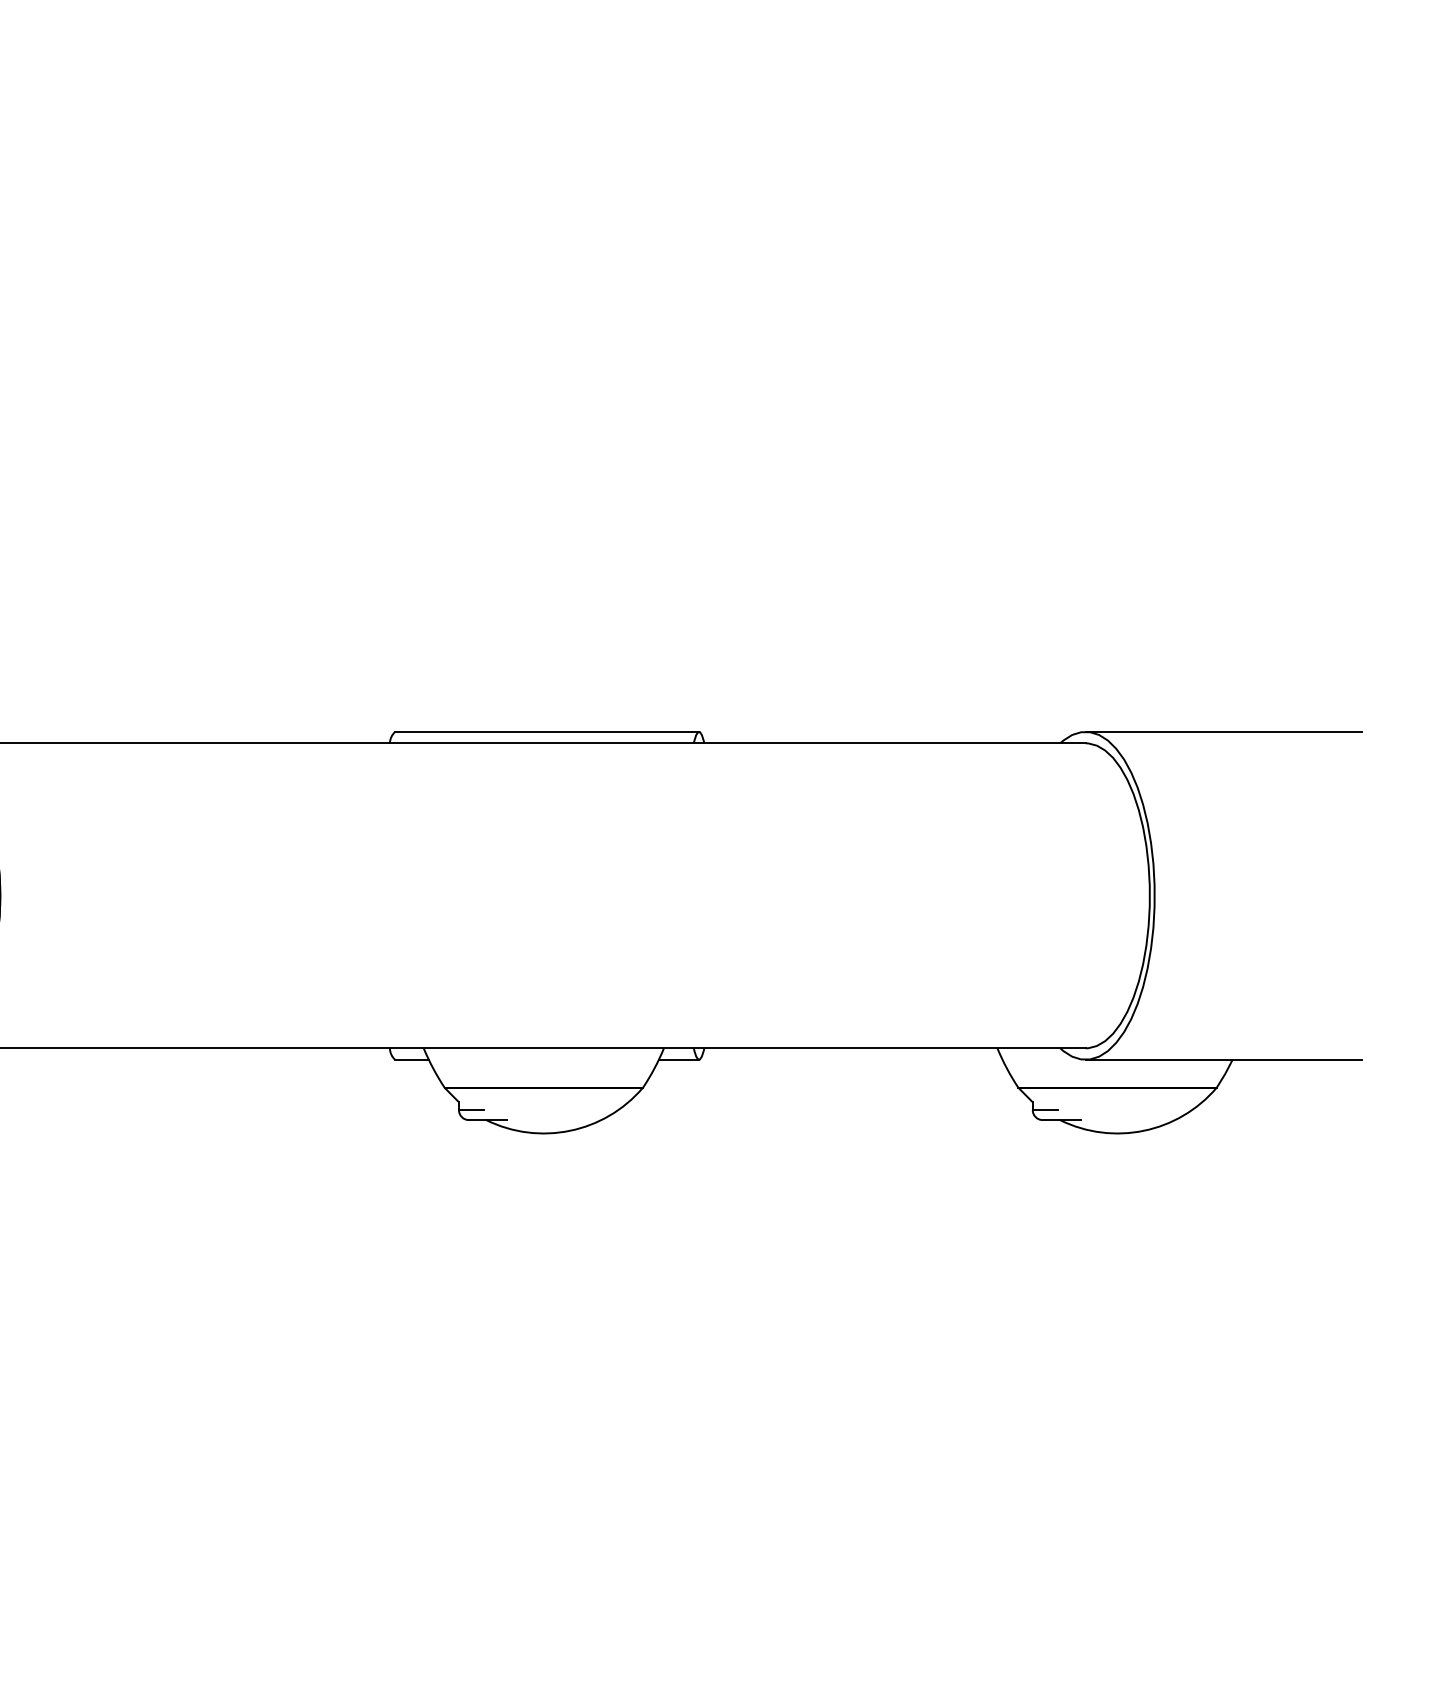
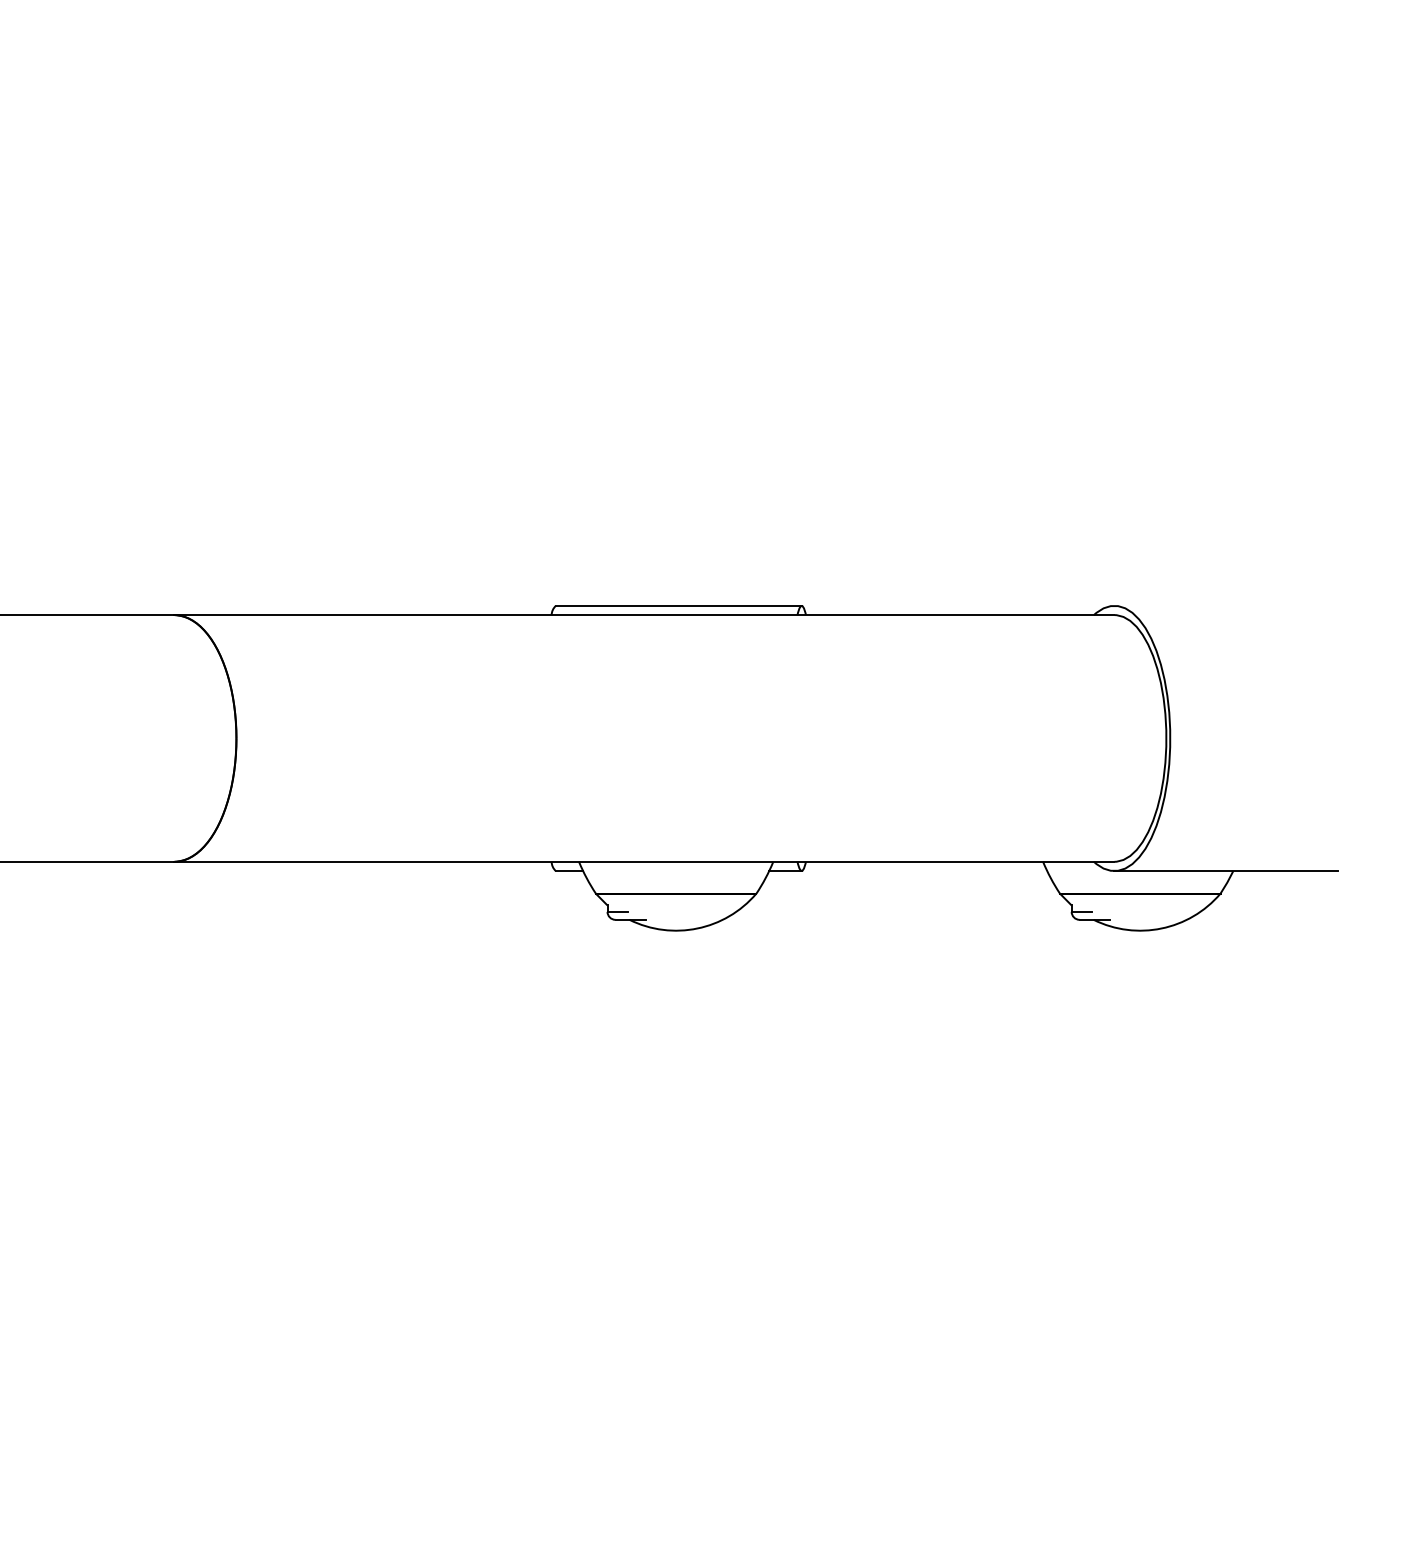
line: (1224, 731) -> (1226, 605), removed

